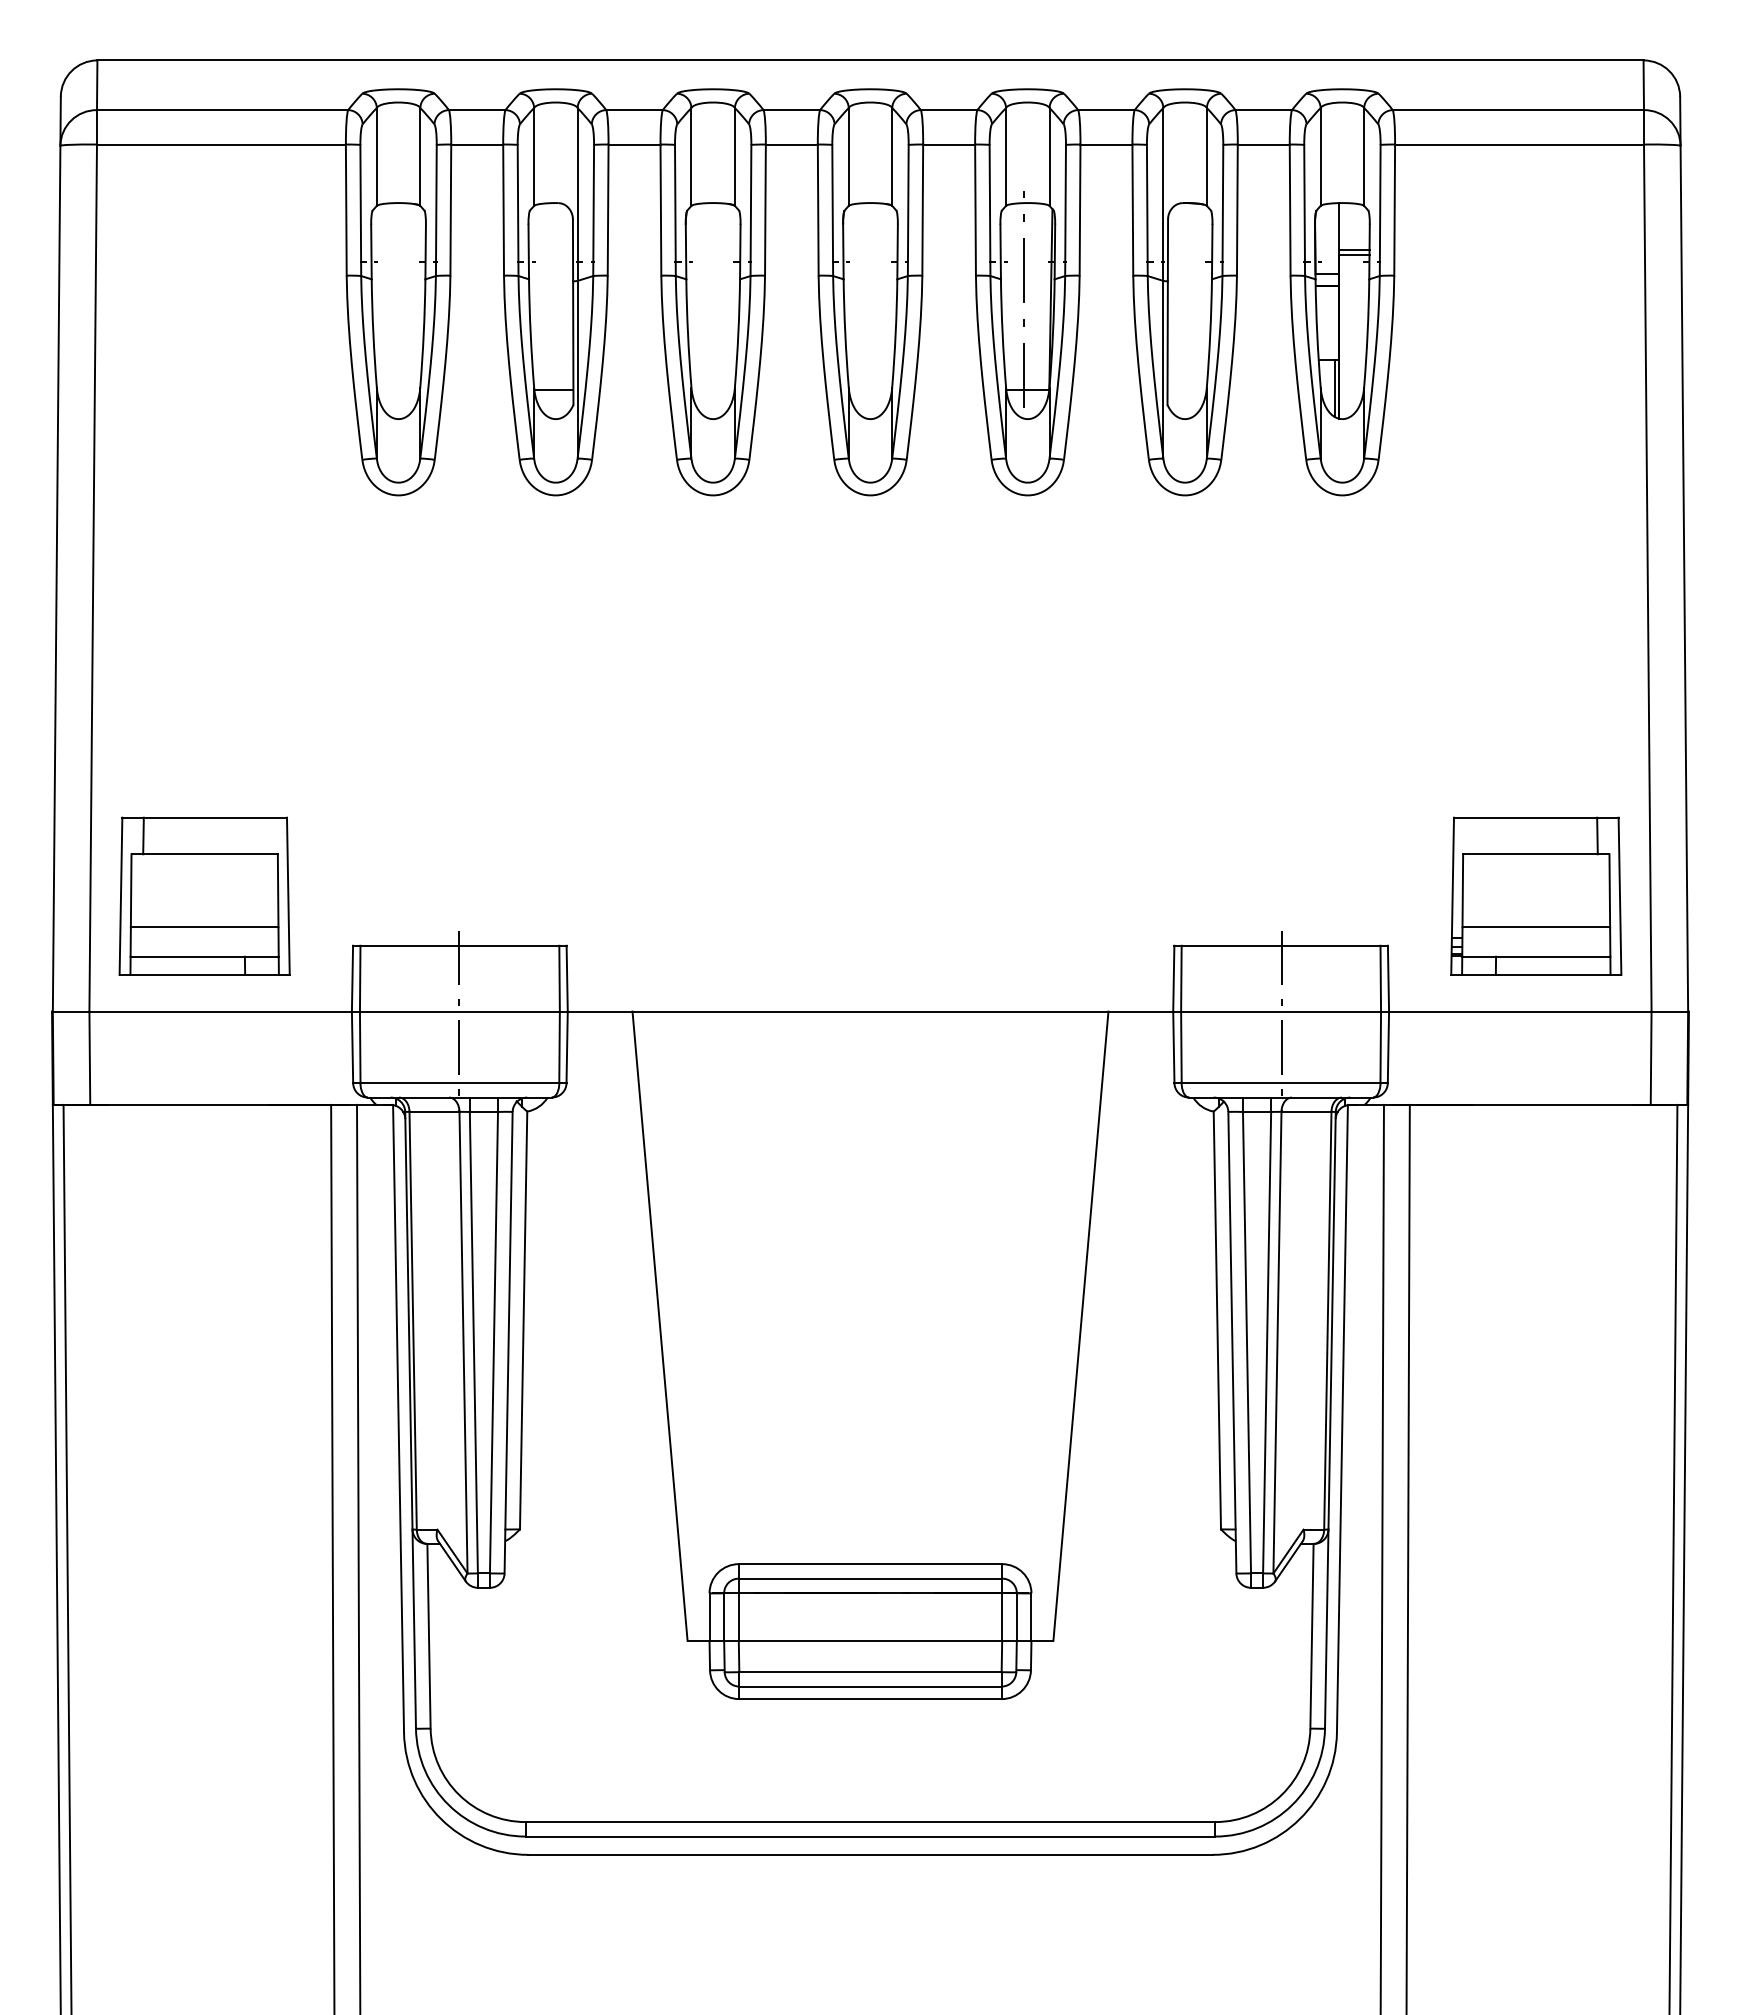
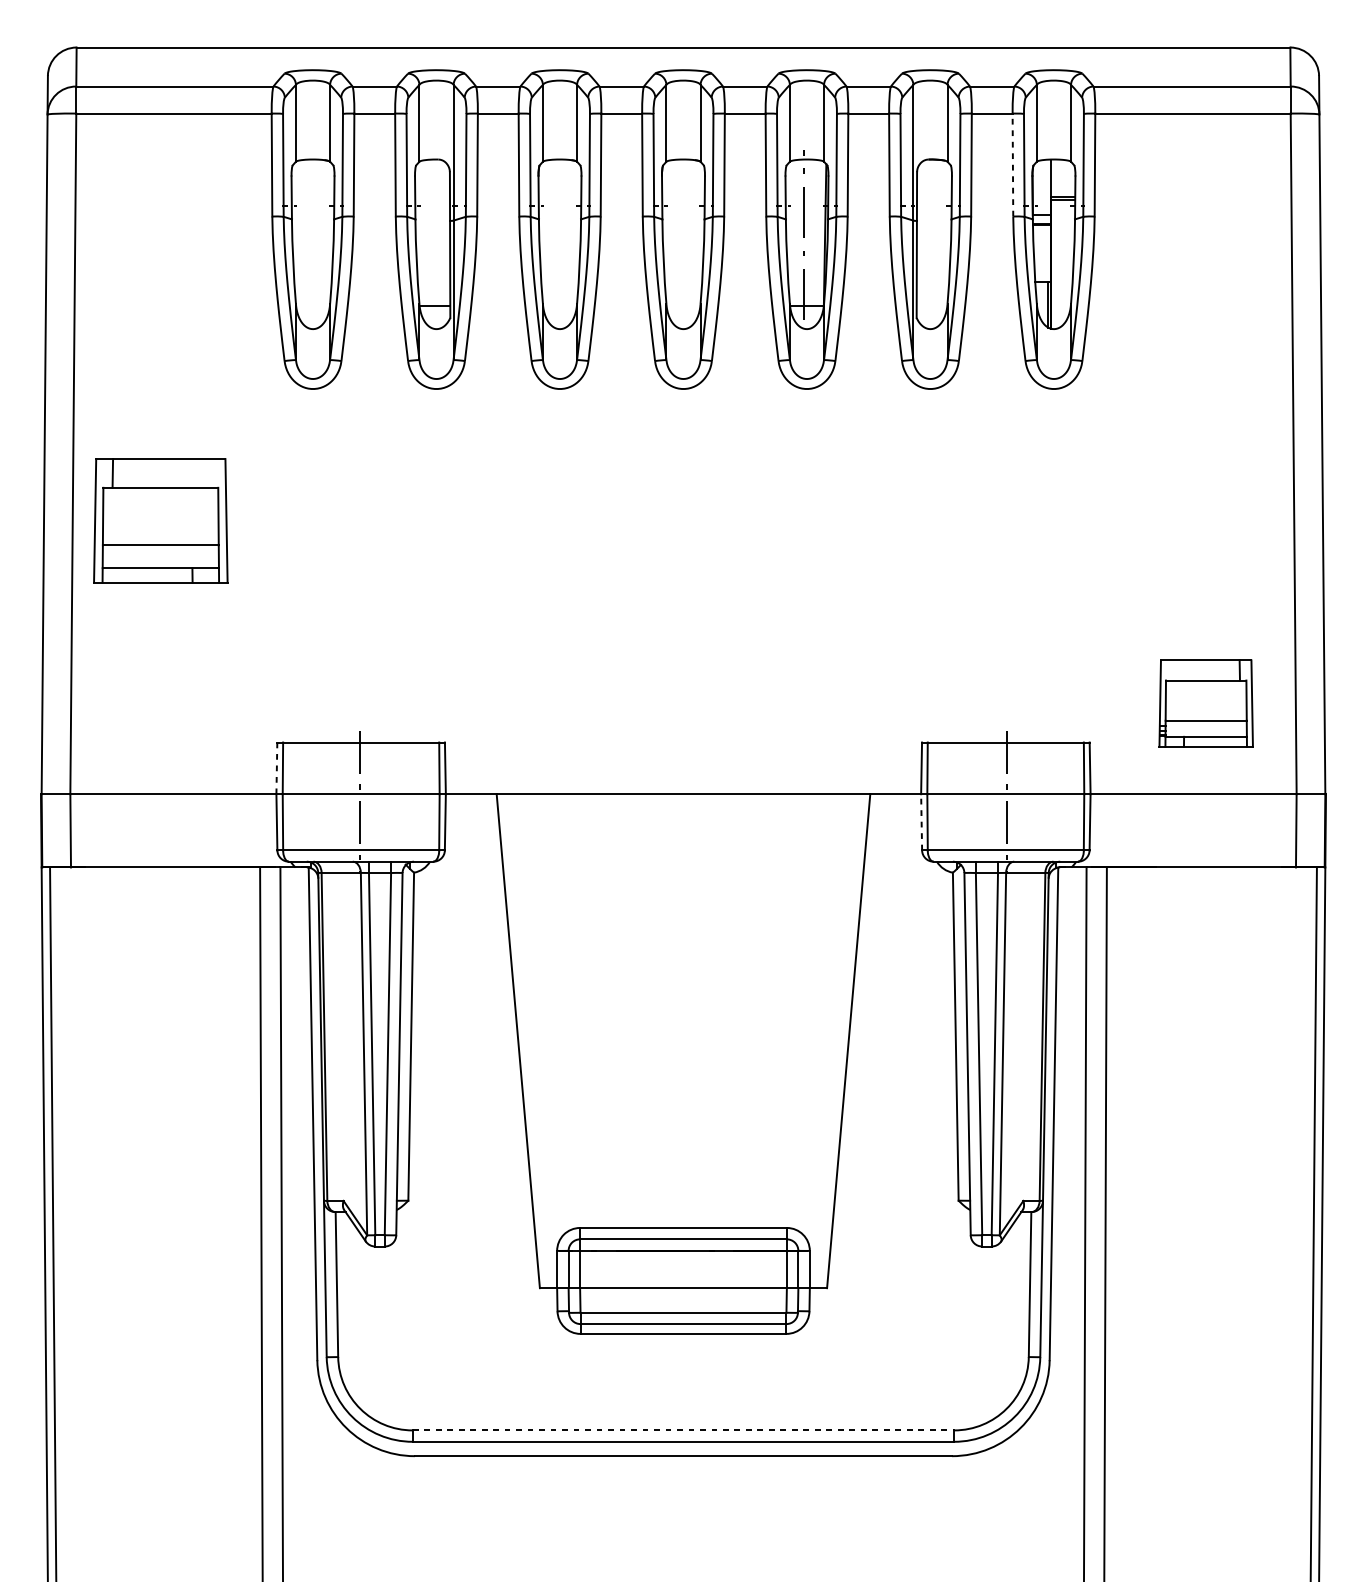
line: (1290, 210) -> (1013, 165), solid -> dashed
part: (204, 895) -> (160, 520), moved
part: (1536, 895) -> (1206, 703), size x0.7
line: (352, 978) -> (276, 768), solid -> dashed
line: (1173, 1047) -> (921, 822), solid -> dashed
line: (870, 1822) -> (683, 1430), solid -> dashed

